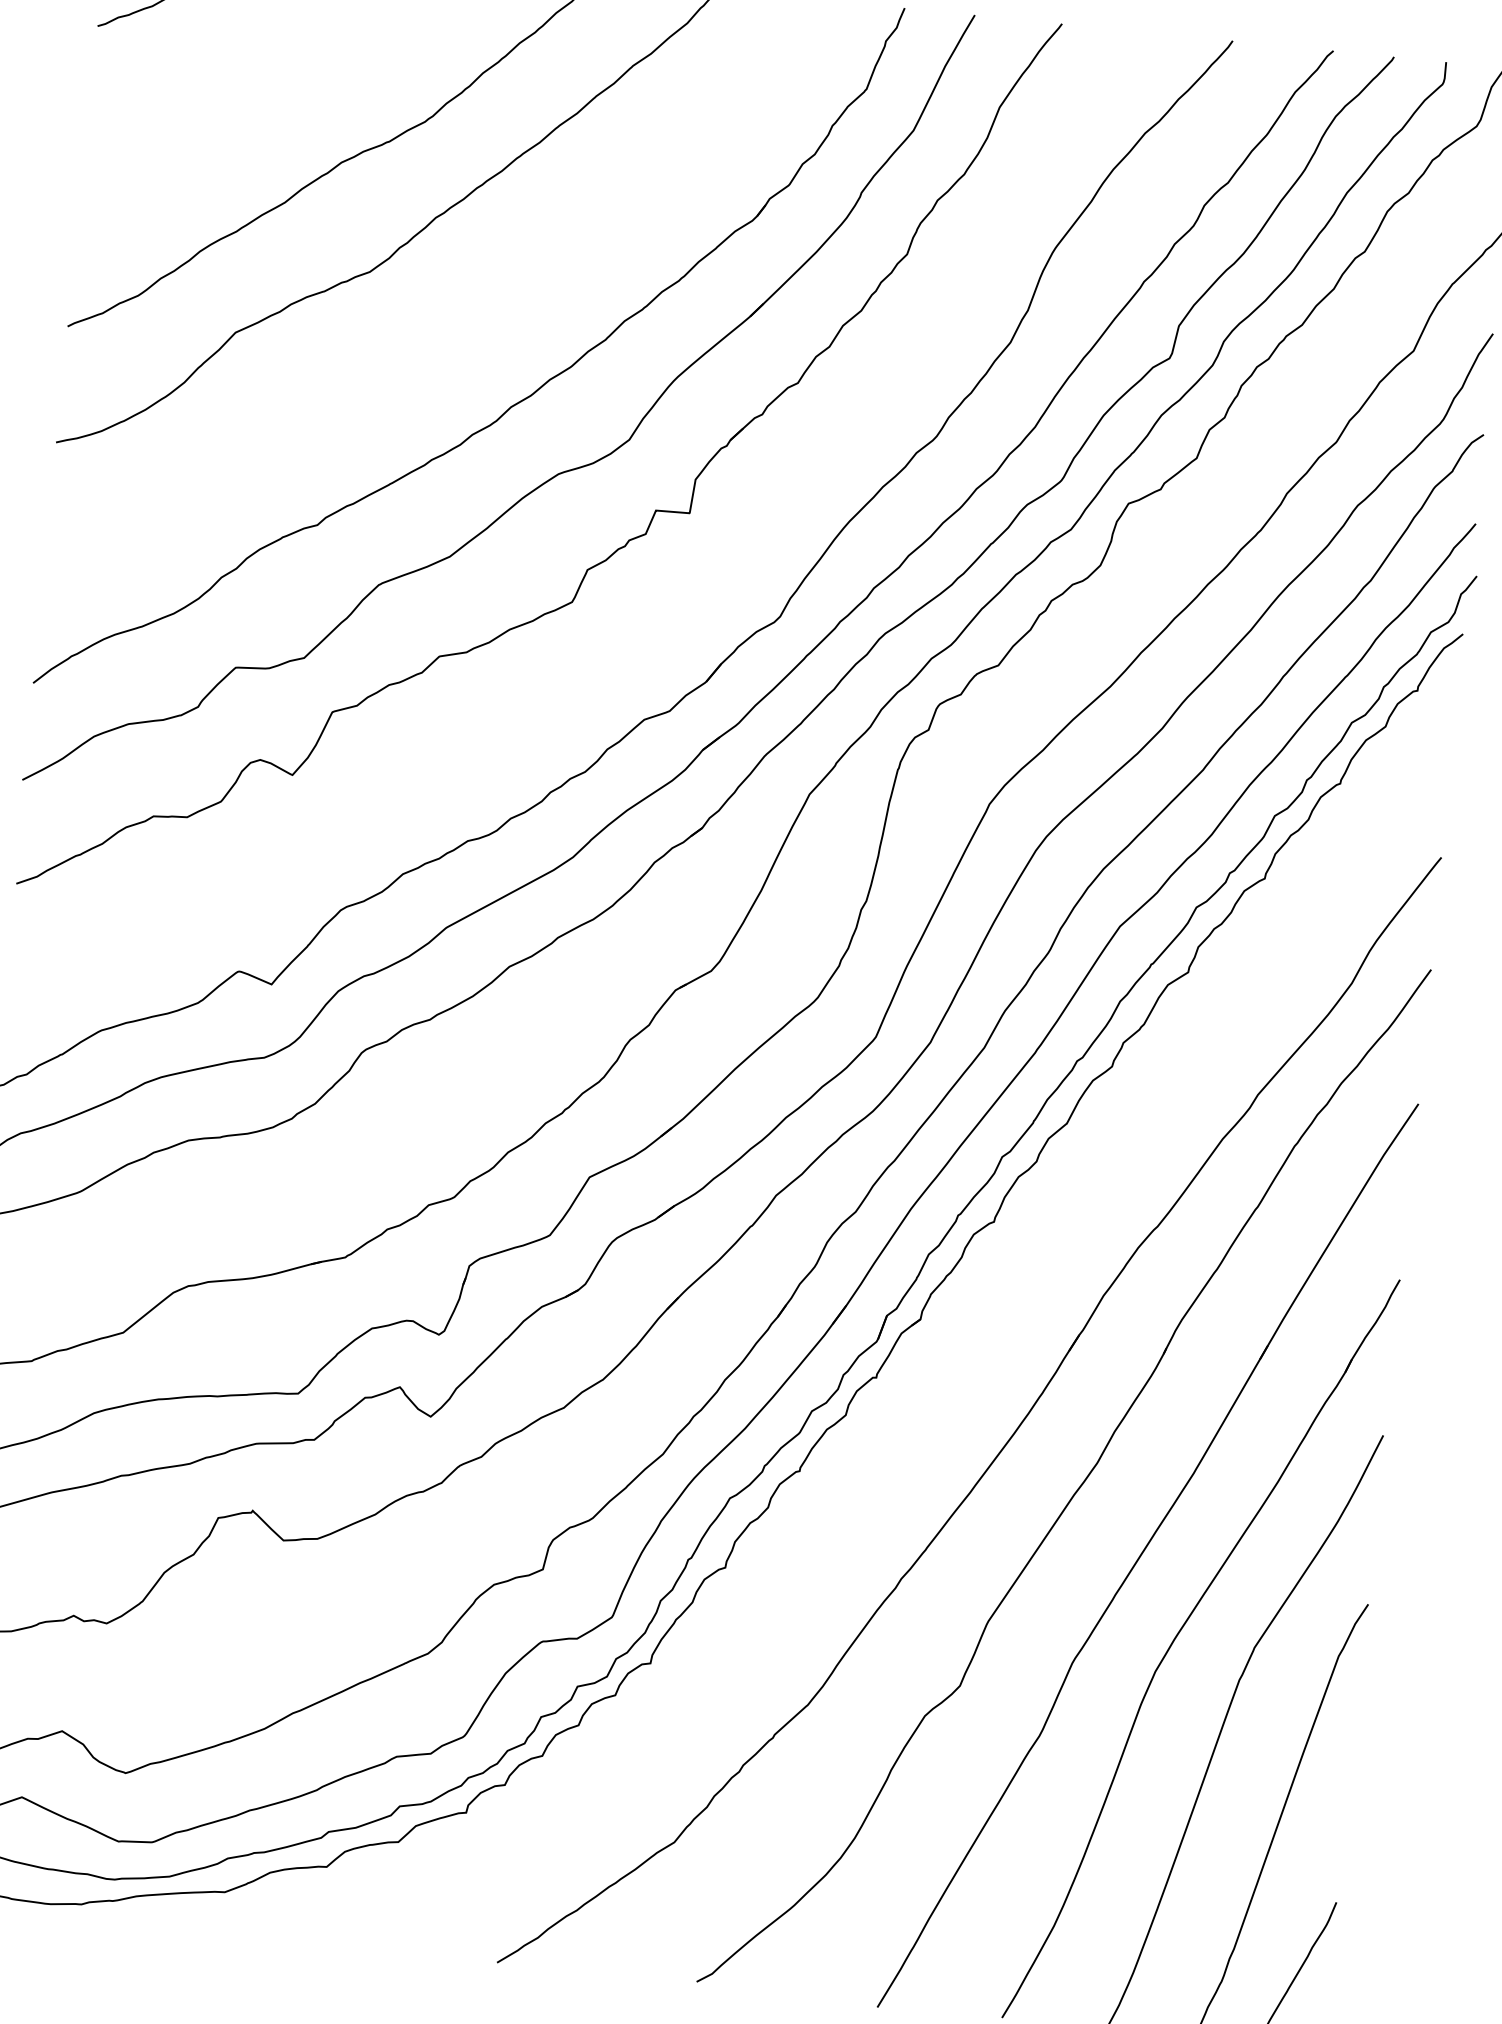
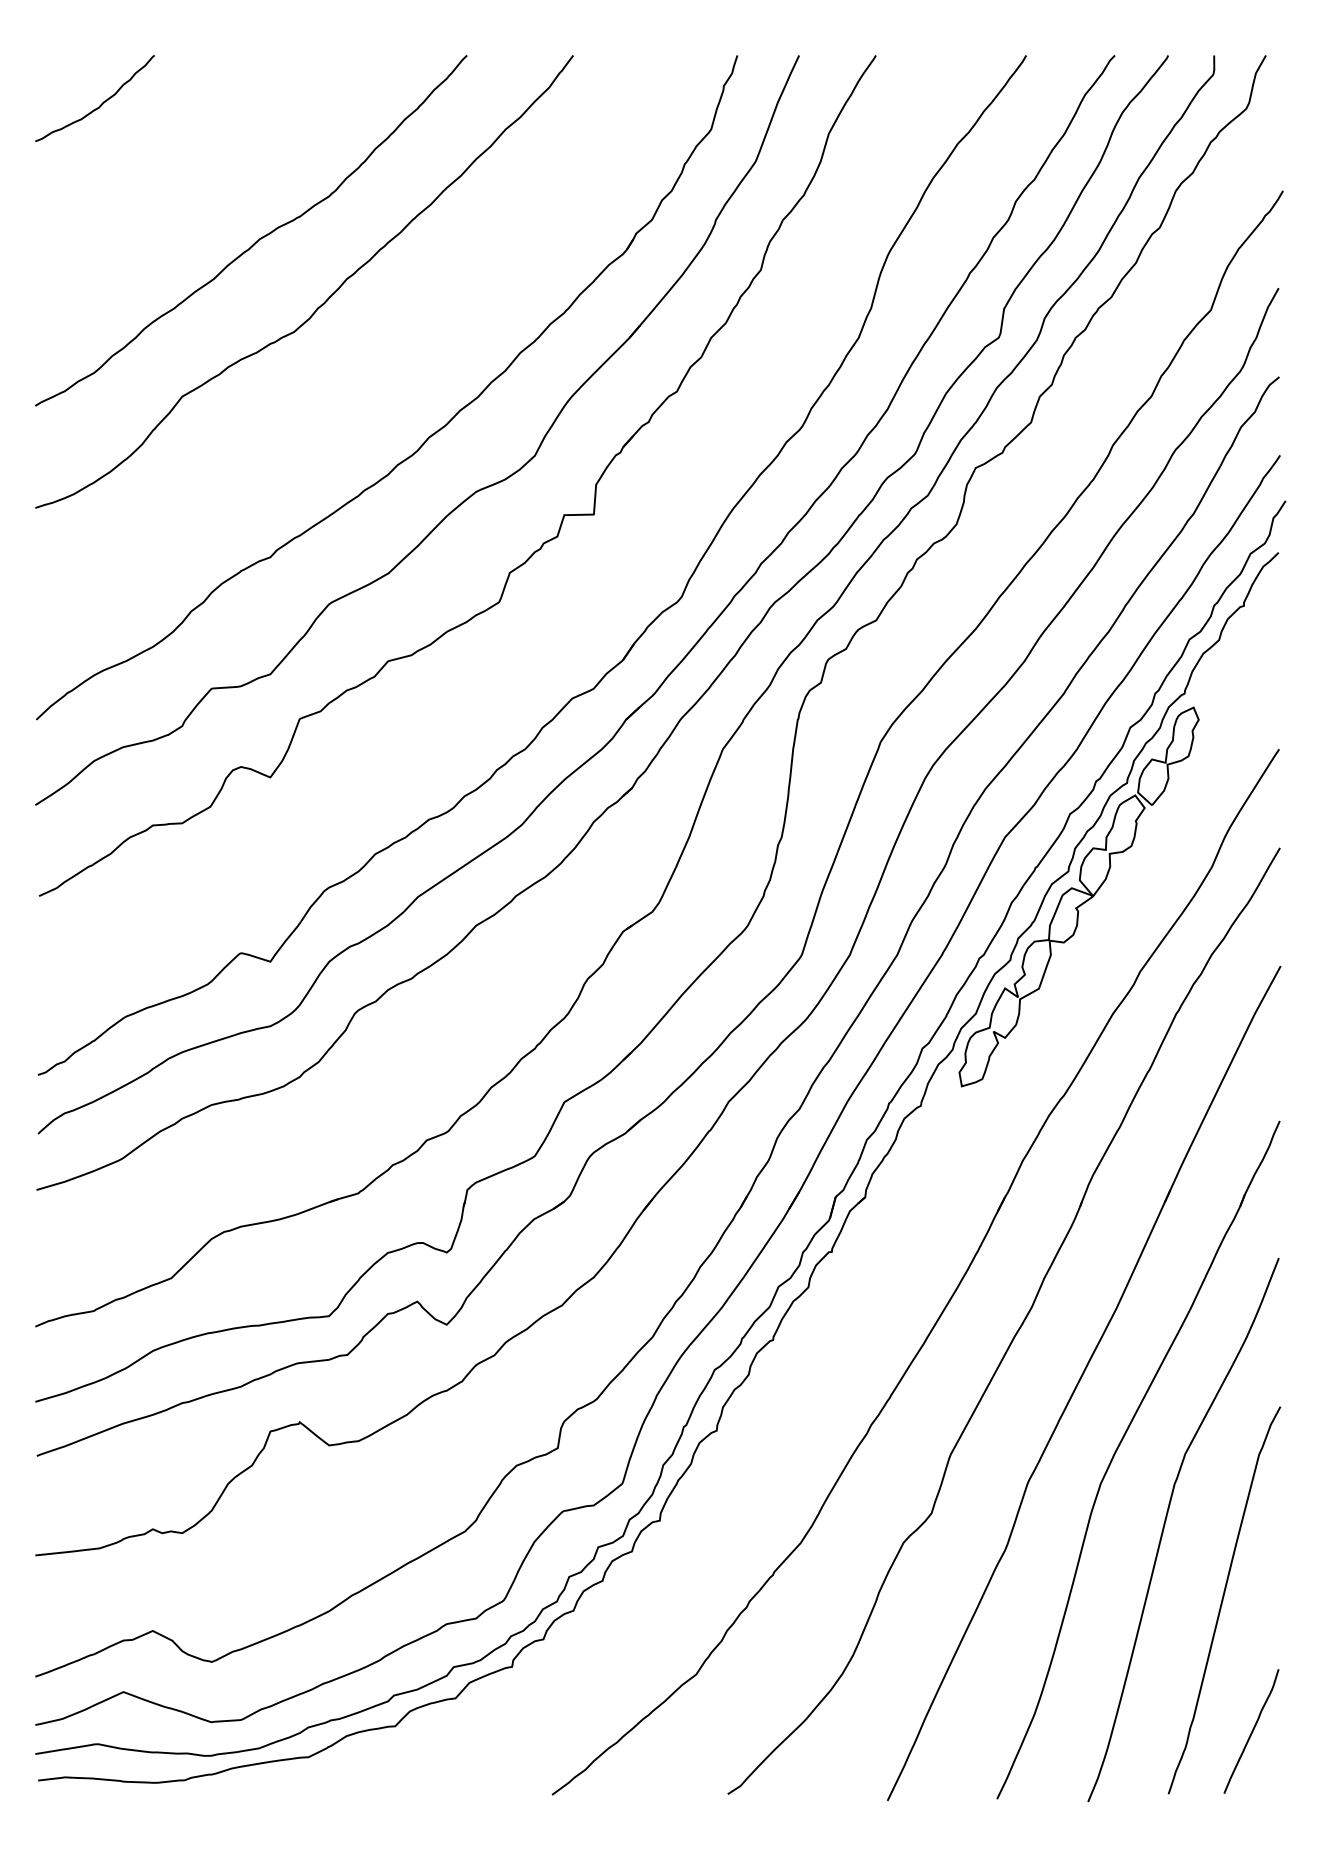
part: (1196, 1001) -> (1078, 896), added

